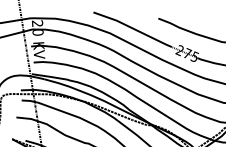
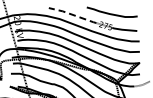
line: (132, 27) -> (72, 14), solid -> dashed

